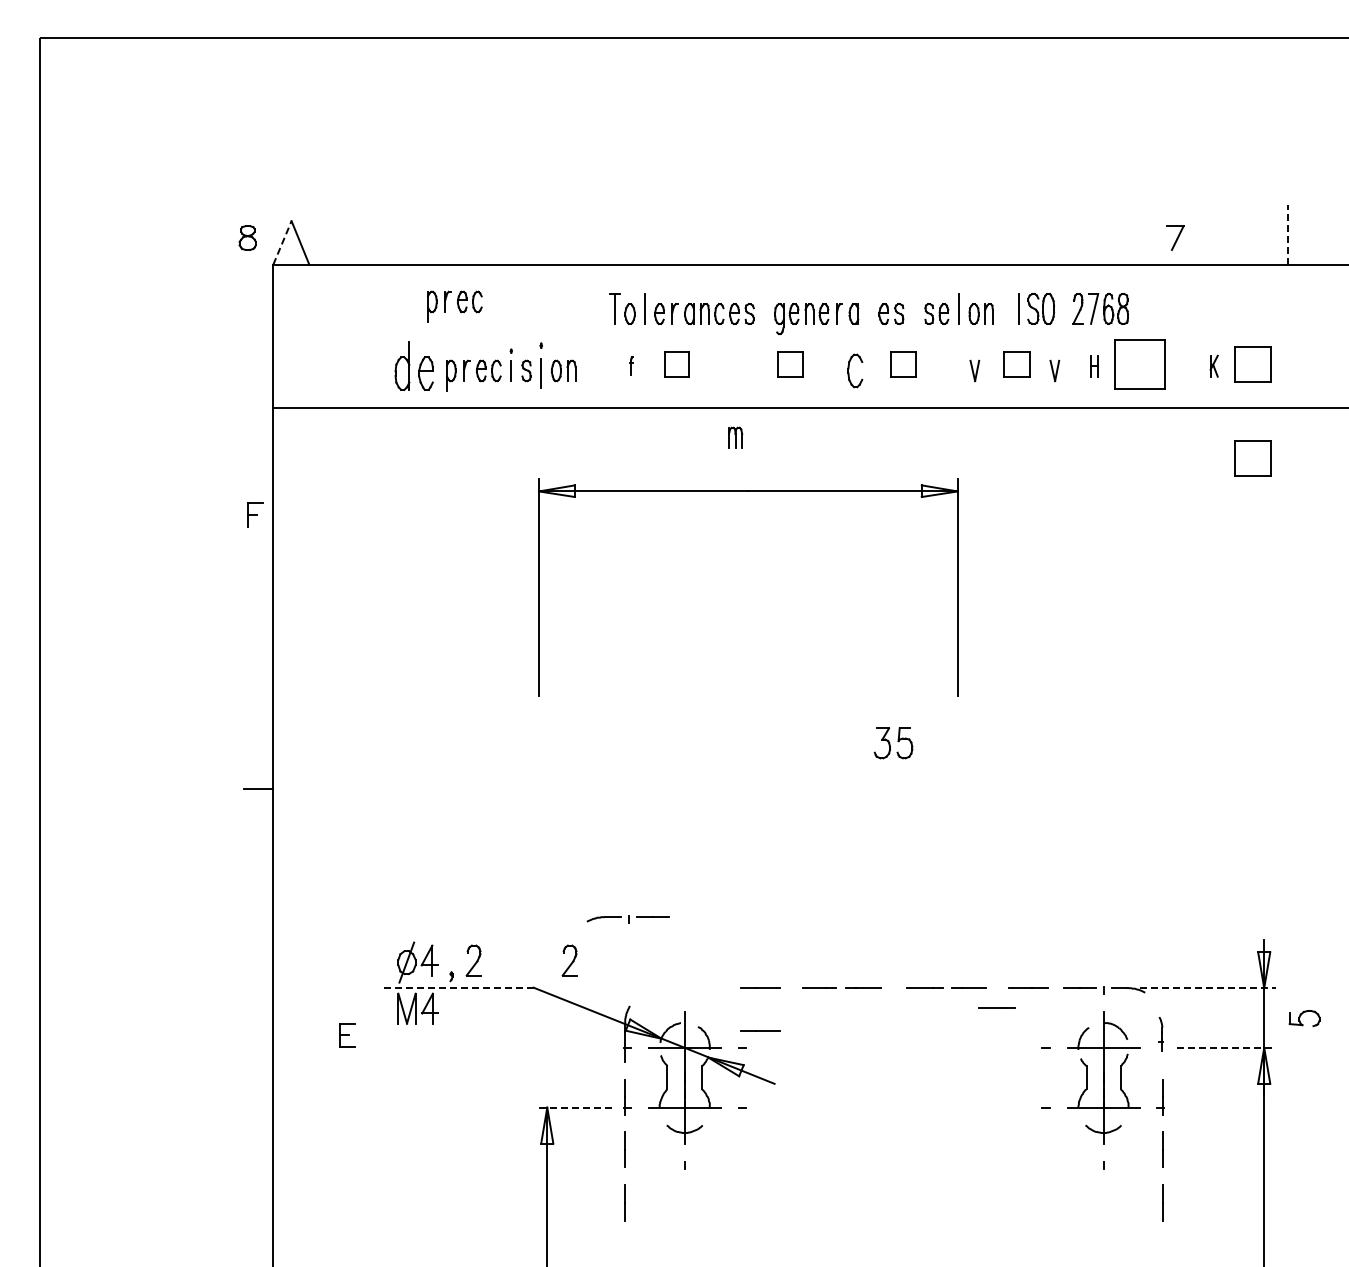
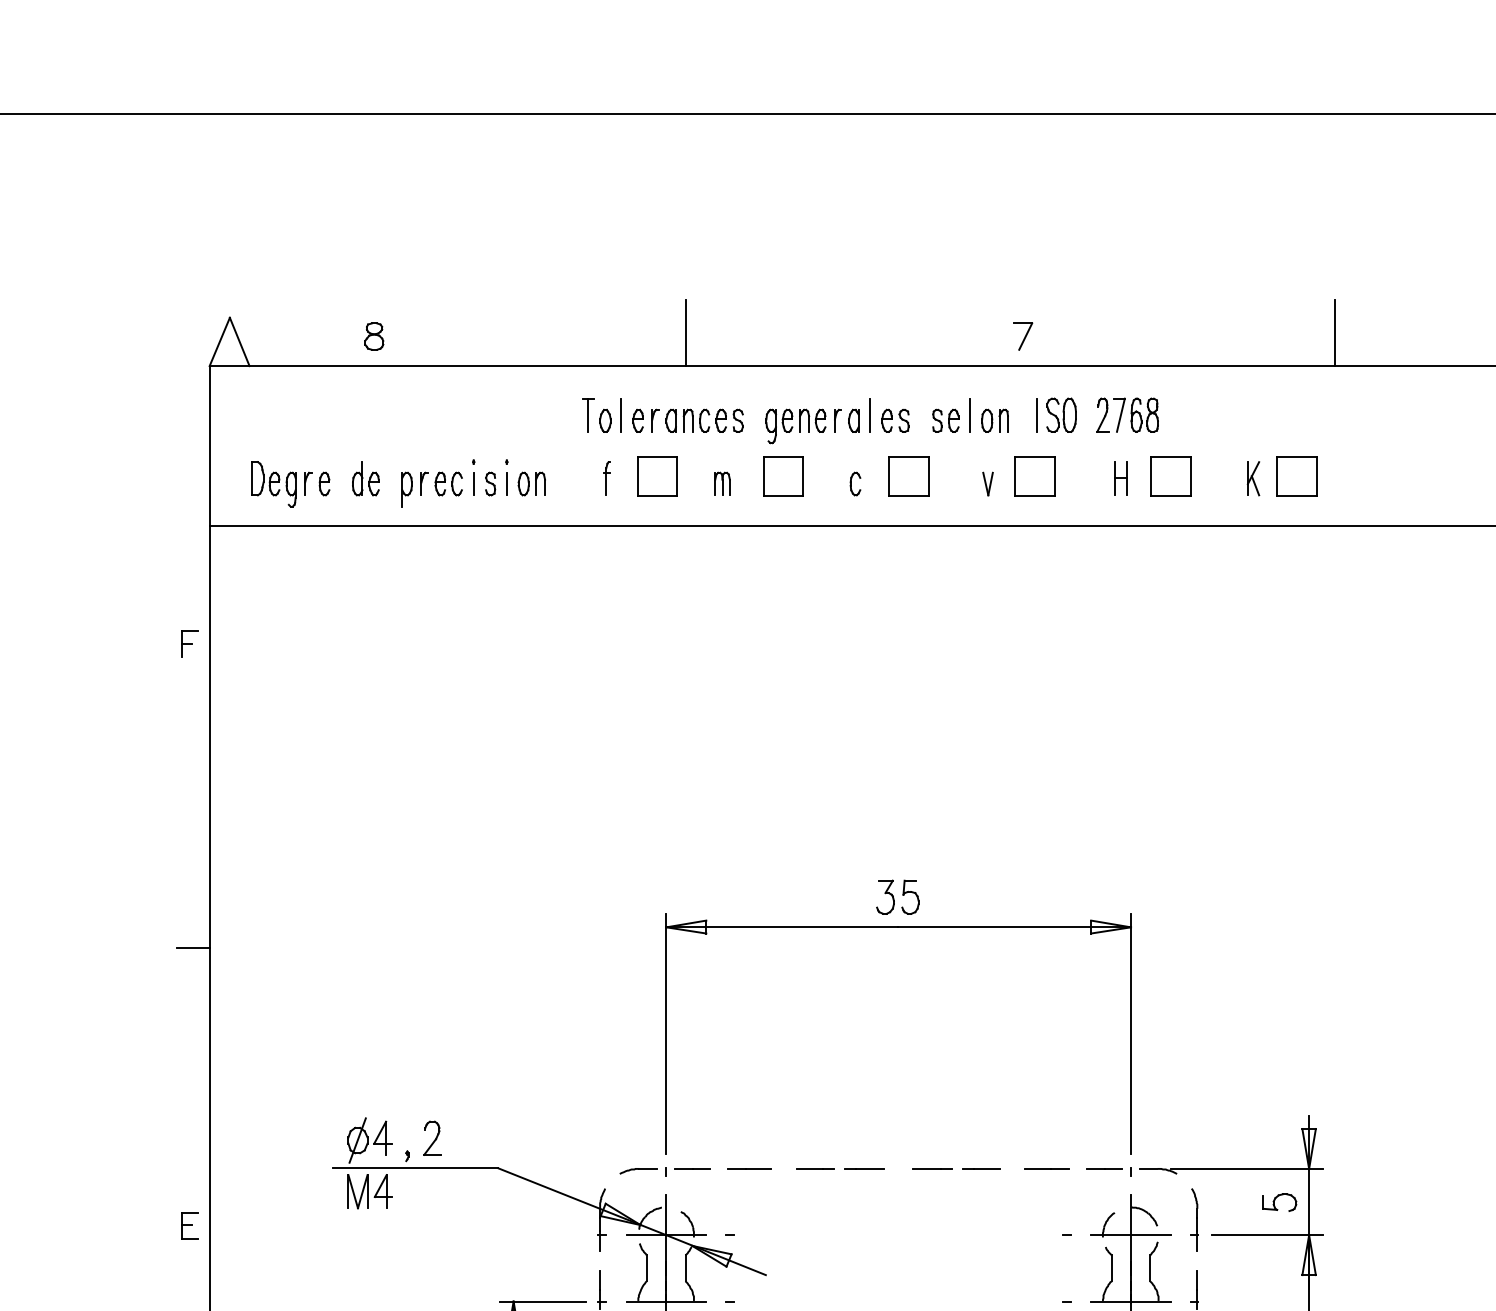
line: (702, 234) -> (685, 332), added
line: (1287, 234) -> (1334, 332), dashed -> solid
part: (247, 237) -> (374, 335), moved
part: (1175, 237) -> (1023, 335), moved
line: (282, 242) -> (219, 341), dashed -> solid
part: (454, 306) -> (410, 412), removed
line: (868, 308) -> (870, 414), added
part: (540, 364) -> (506, 476), size x0.71
part: (676, 364) -> (656, 476), size x1.43
part: (790, 364) -> (783, 476), size x1.43
part: (903, 364) -> (908, 476), size x1.43
part: (1016, 364) -> (1034, 476), size x1.43
part: (1139, 364) -> (1170, 476), size x0.71
part: (631, 365) -> (607, 478), size x1.67
part: (1094, 365) -> (1120, 478), size x1.43
part: (413, 366) -> (365, 479), size x0.62
part: (1214, 366) -> (1253, 479), size x1.43
part: (855, 370) -> (855, 483), size x0.62
part: (1054, 370) -> (1076, 483), removed
part: (346, 371) -> (290, 484), added
part: (735, 437) -> (722, 483), moved
part: (1252, 458) -> (1296, 581), removed
part: (748, 491) -> (898, 927), moved
part: (627, 919) -> (664, 1171), moved
part: (569, 960) -> (538, 1138), removed
line: (458, 987) -> (415, 1168), dashed -> solid
line: (1208, 988) -> (1247, 1169), dashed -> solid
line: (996, 1007) -> (1012, 1190), removed
part: (1304, 1018) -> (1279, 1202), moved
line: (760, 1030) -> (750, 1215), removed
part: (1160, 1033) -> (1194, 1219), size x1.67
part: (347, 1035) -> (189, 1225), moved
line: (1226, 1047) -> (1267, 1234), dashed -> solid
line: (573, 1107) -> (542, 1301), dashed -> solid

